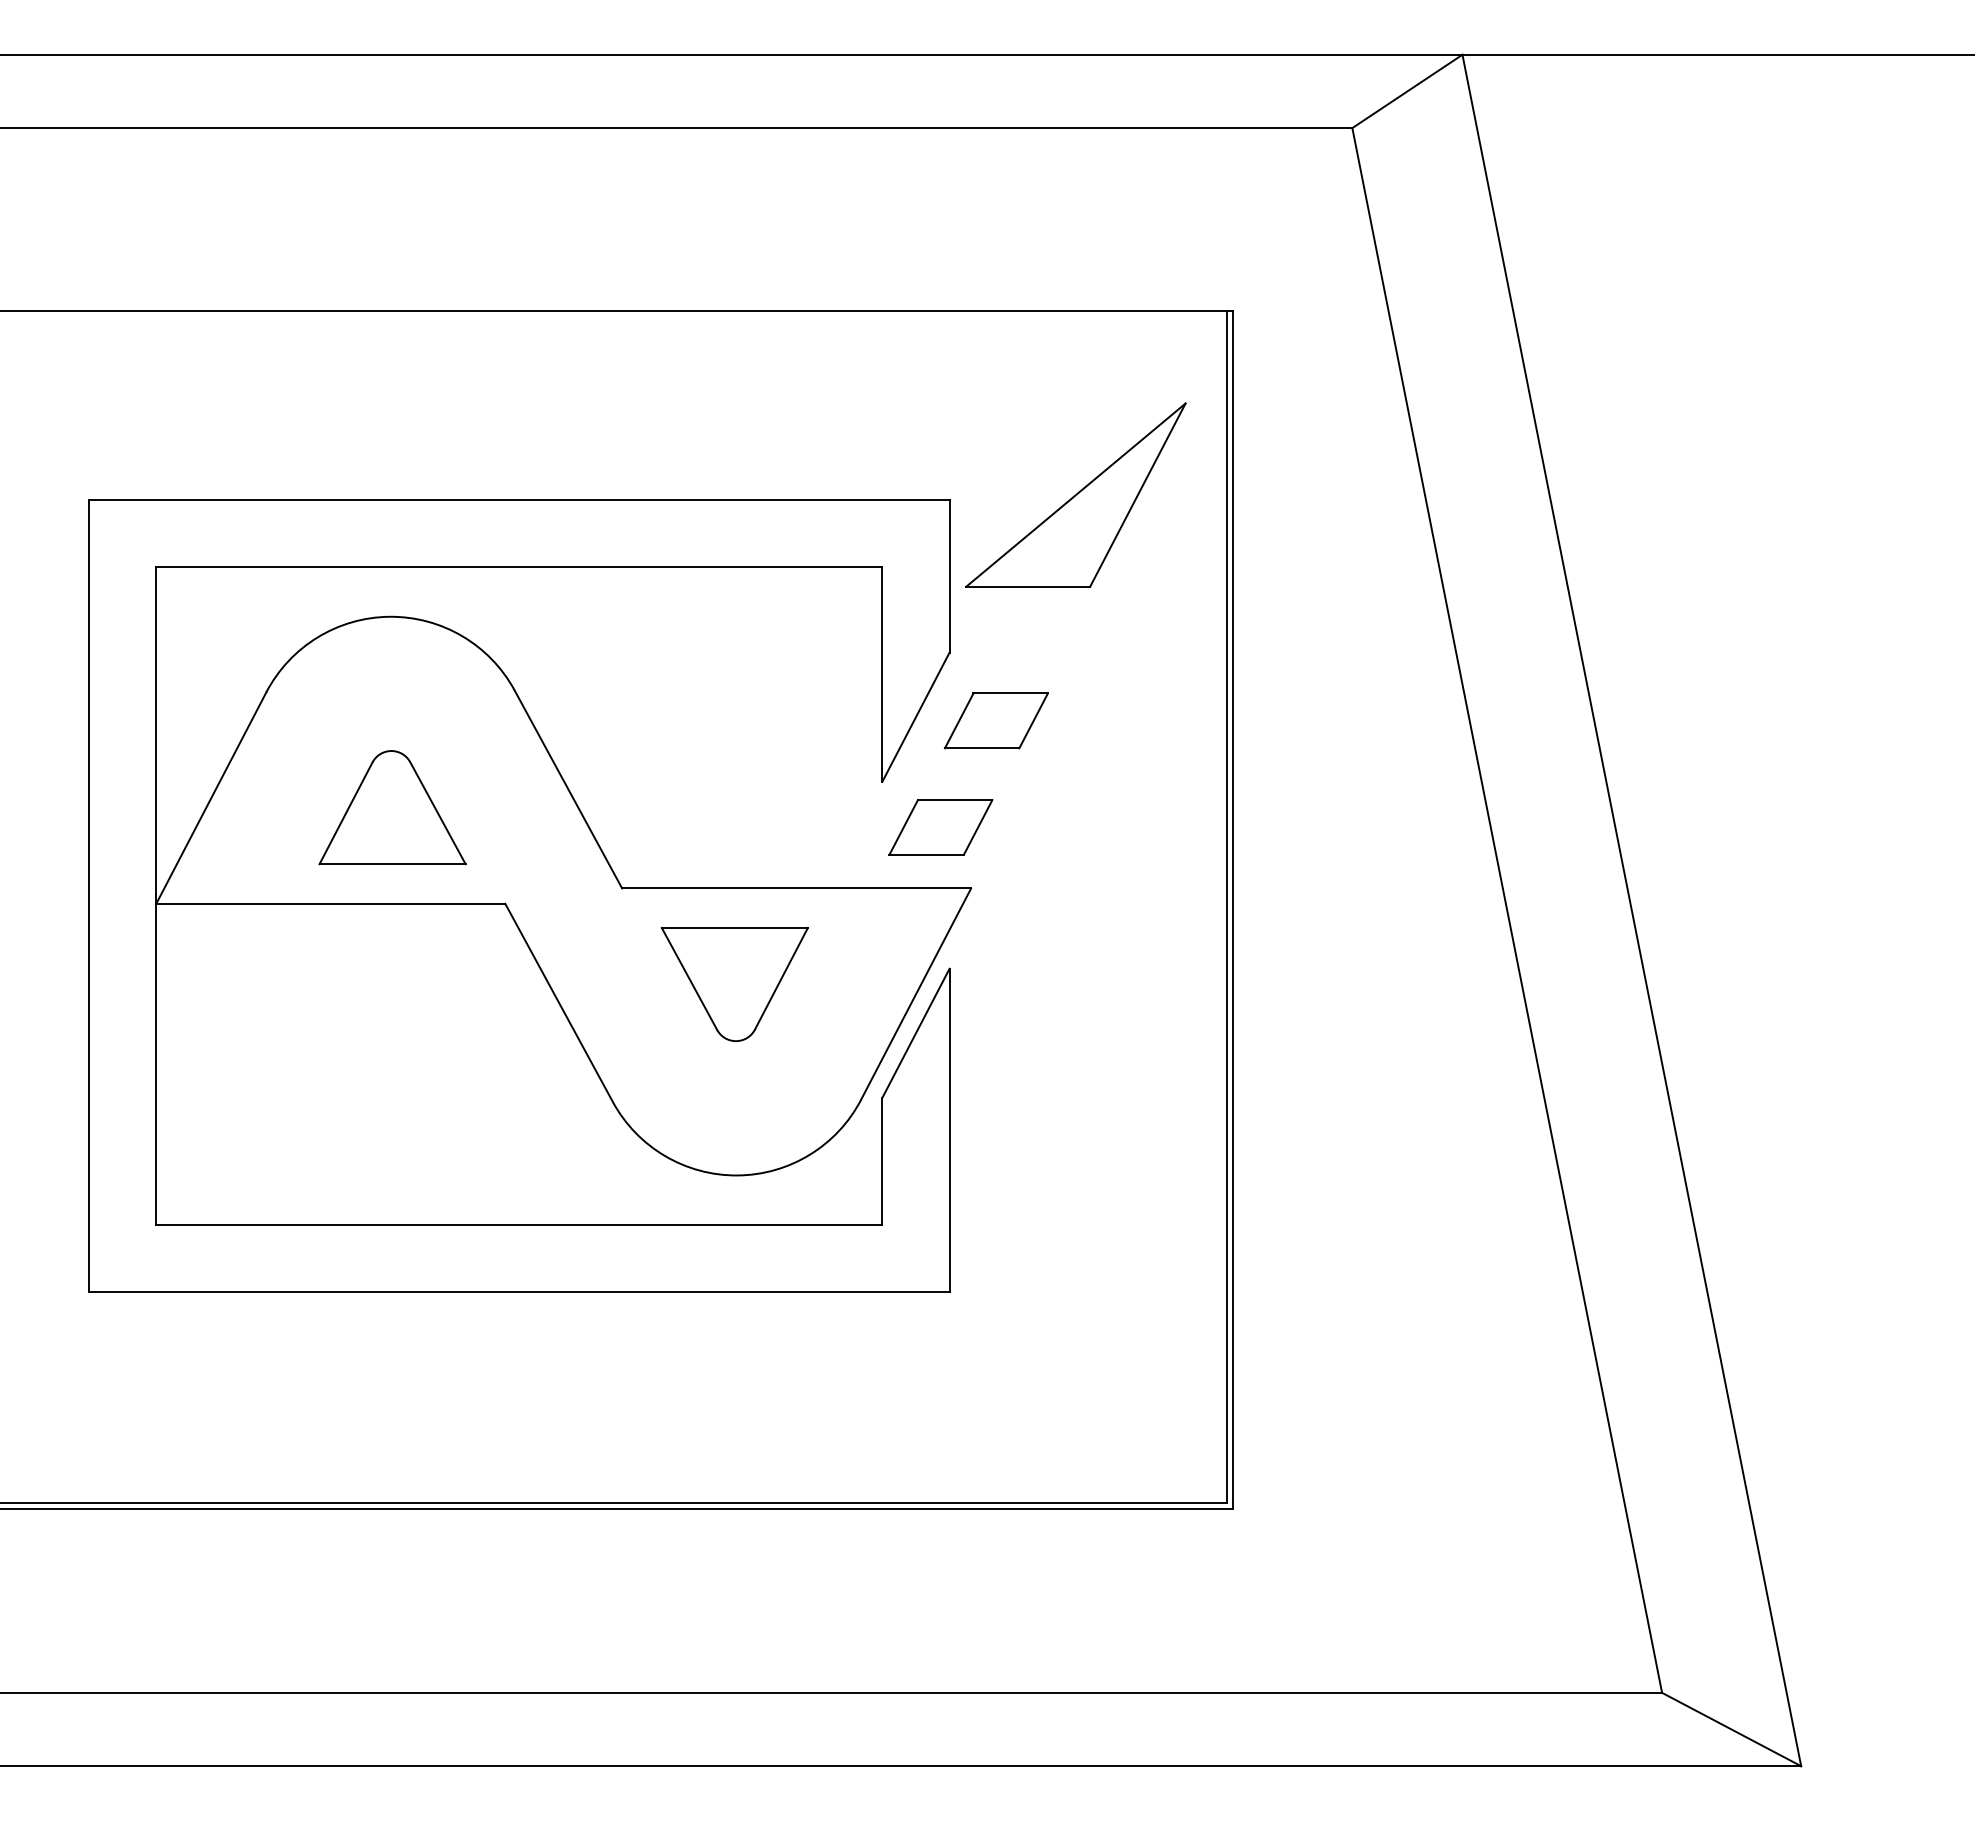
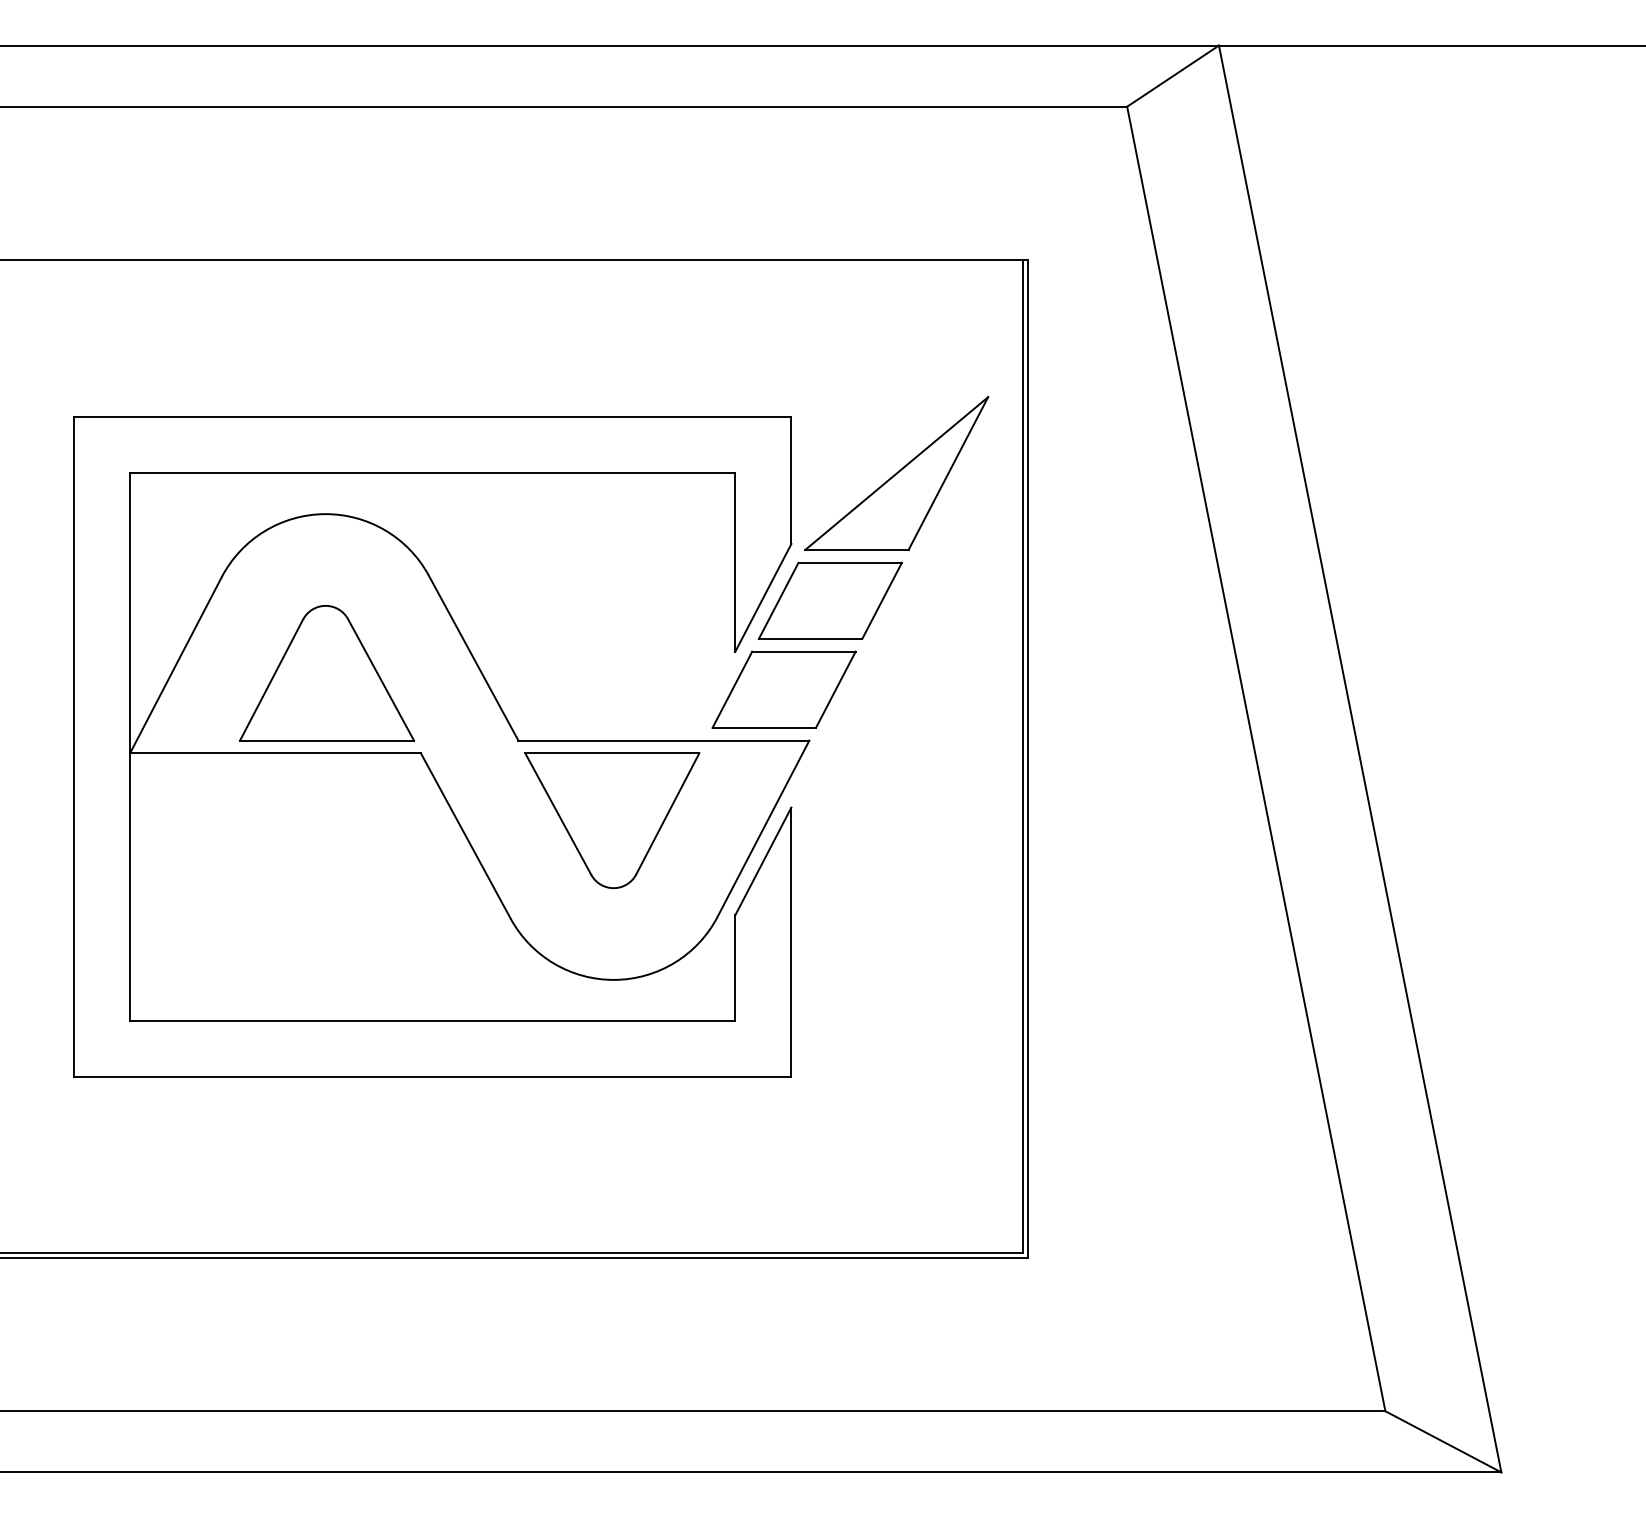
part: (1075, 494) -> (896, 473), moved
part: (996, 720) -> (830, 600), size x1.67
part: (392, 807) -> (326, 673), size x1.43
part: (940, 827) -> (783, 689), size x1.67
part: (734, 984) -> (612, 820), size x1.43

